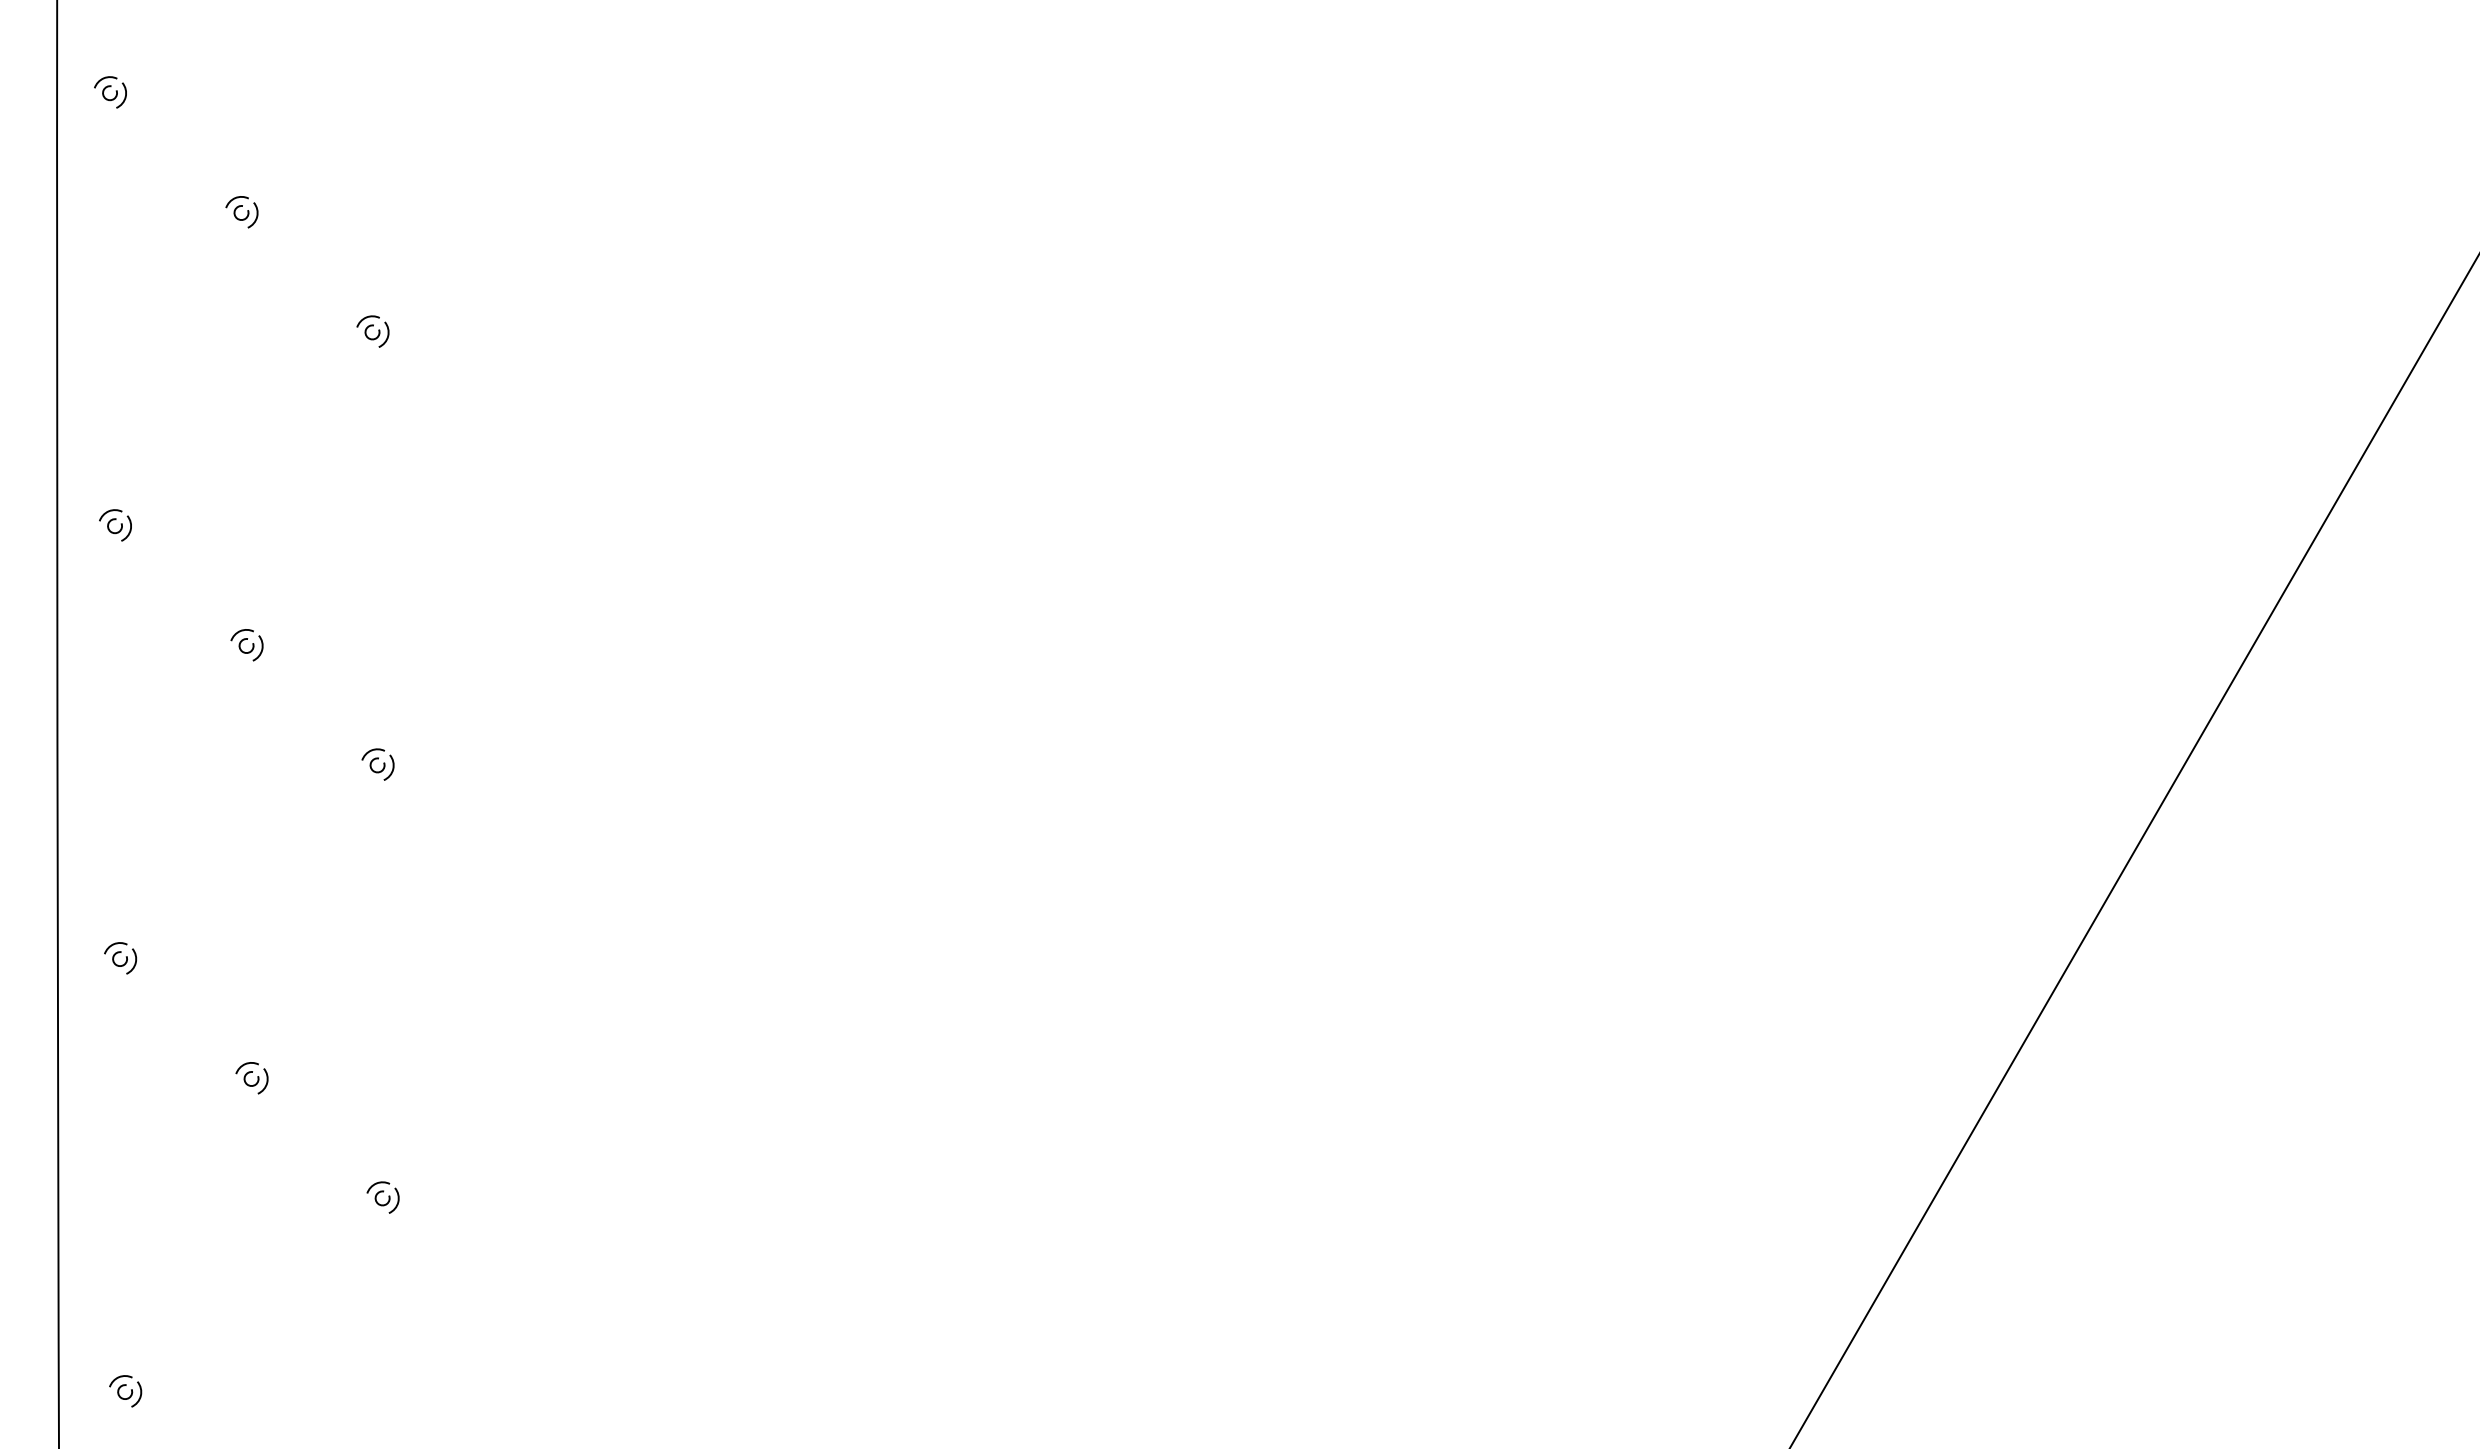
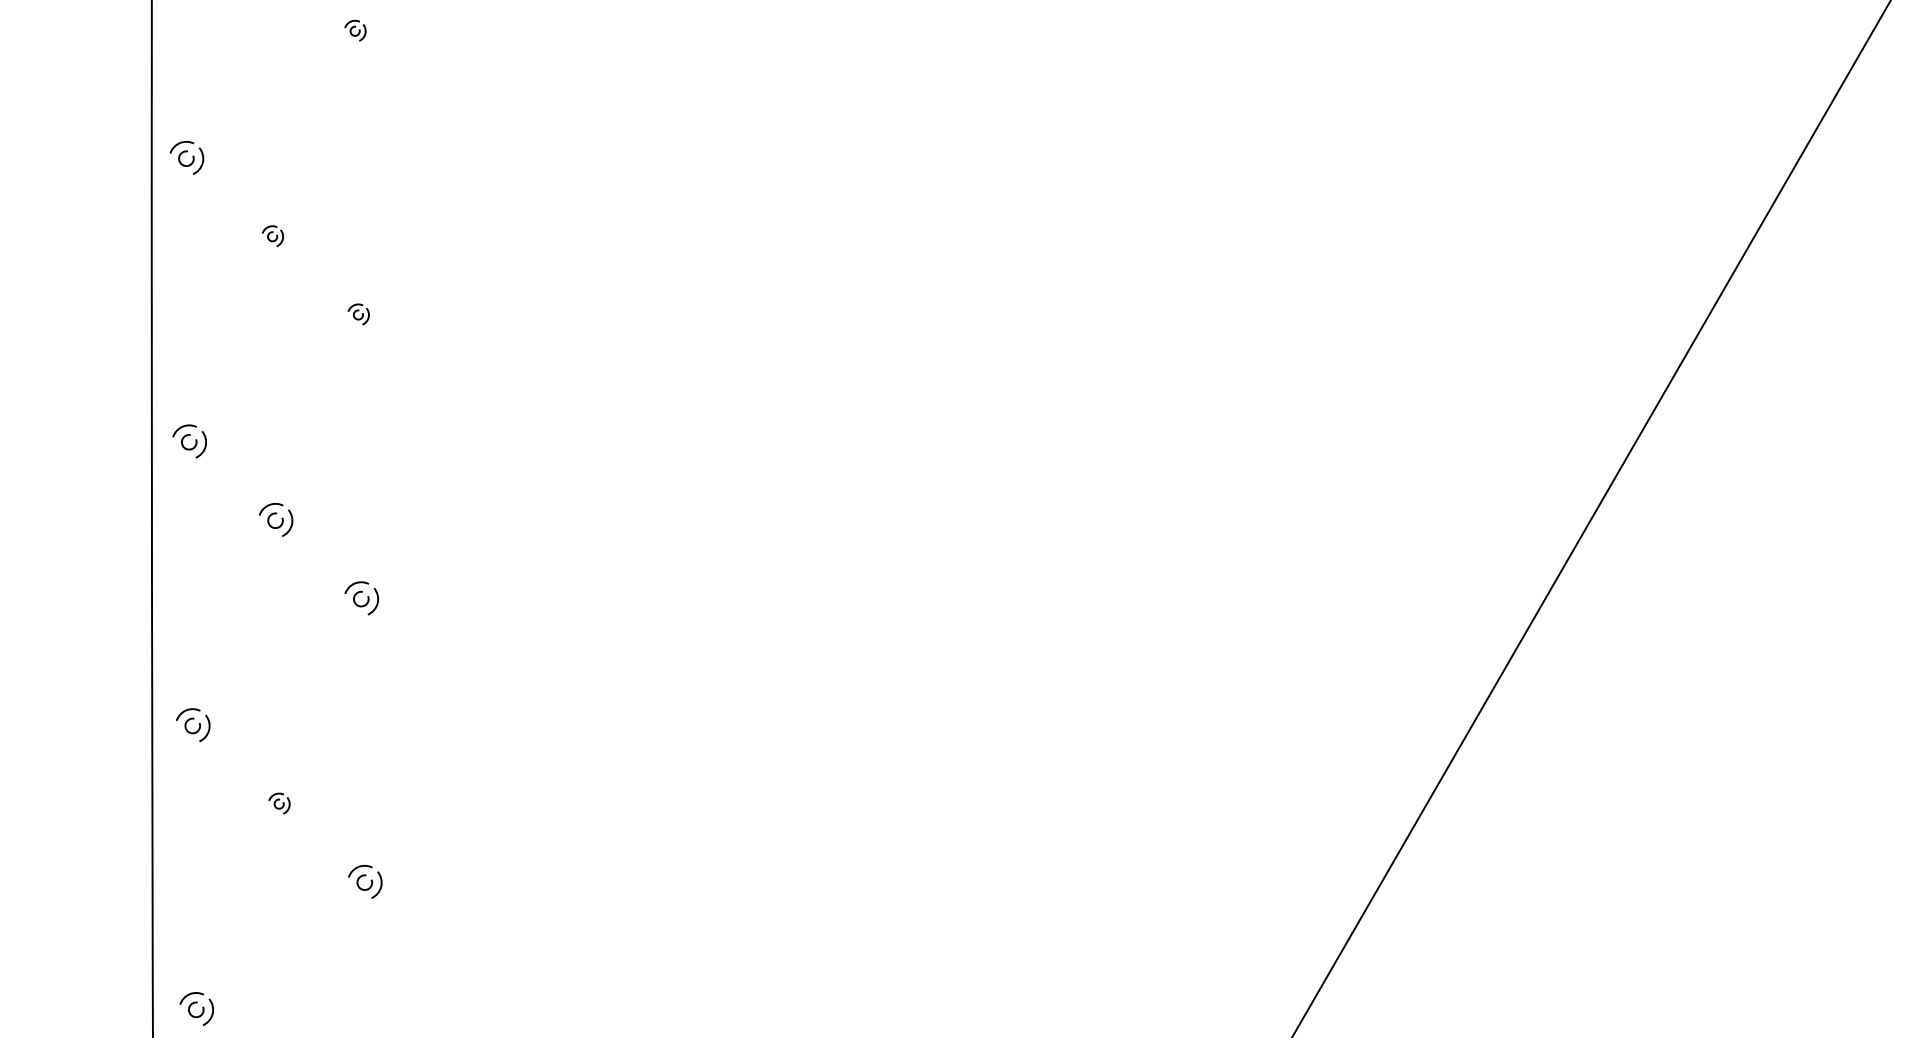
part: (110, 92) -> (186, 157), size x1.6
part: (116, 525) -> (190, 441), size x1.6
part: (247, 644) -> (276, 519), size x1.6
part: (378, 763) -> (362, 597), size x1.6
part: (120, 957) -> (193, 724), size x1.6
part: (383, 1197) -> (365, 881), size x1.6
part: (125, 1390) -> (196, 1008), size x1.6

